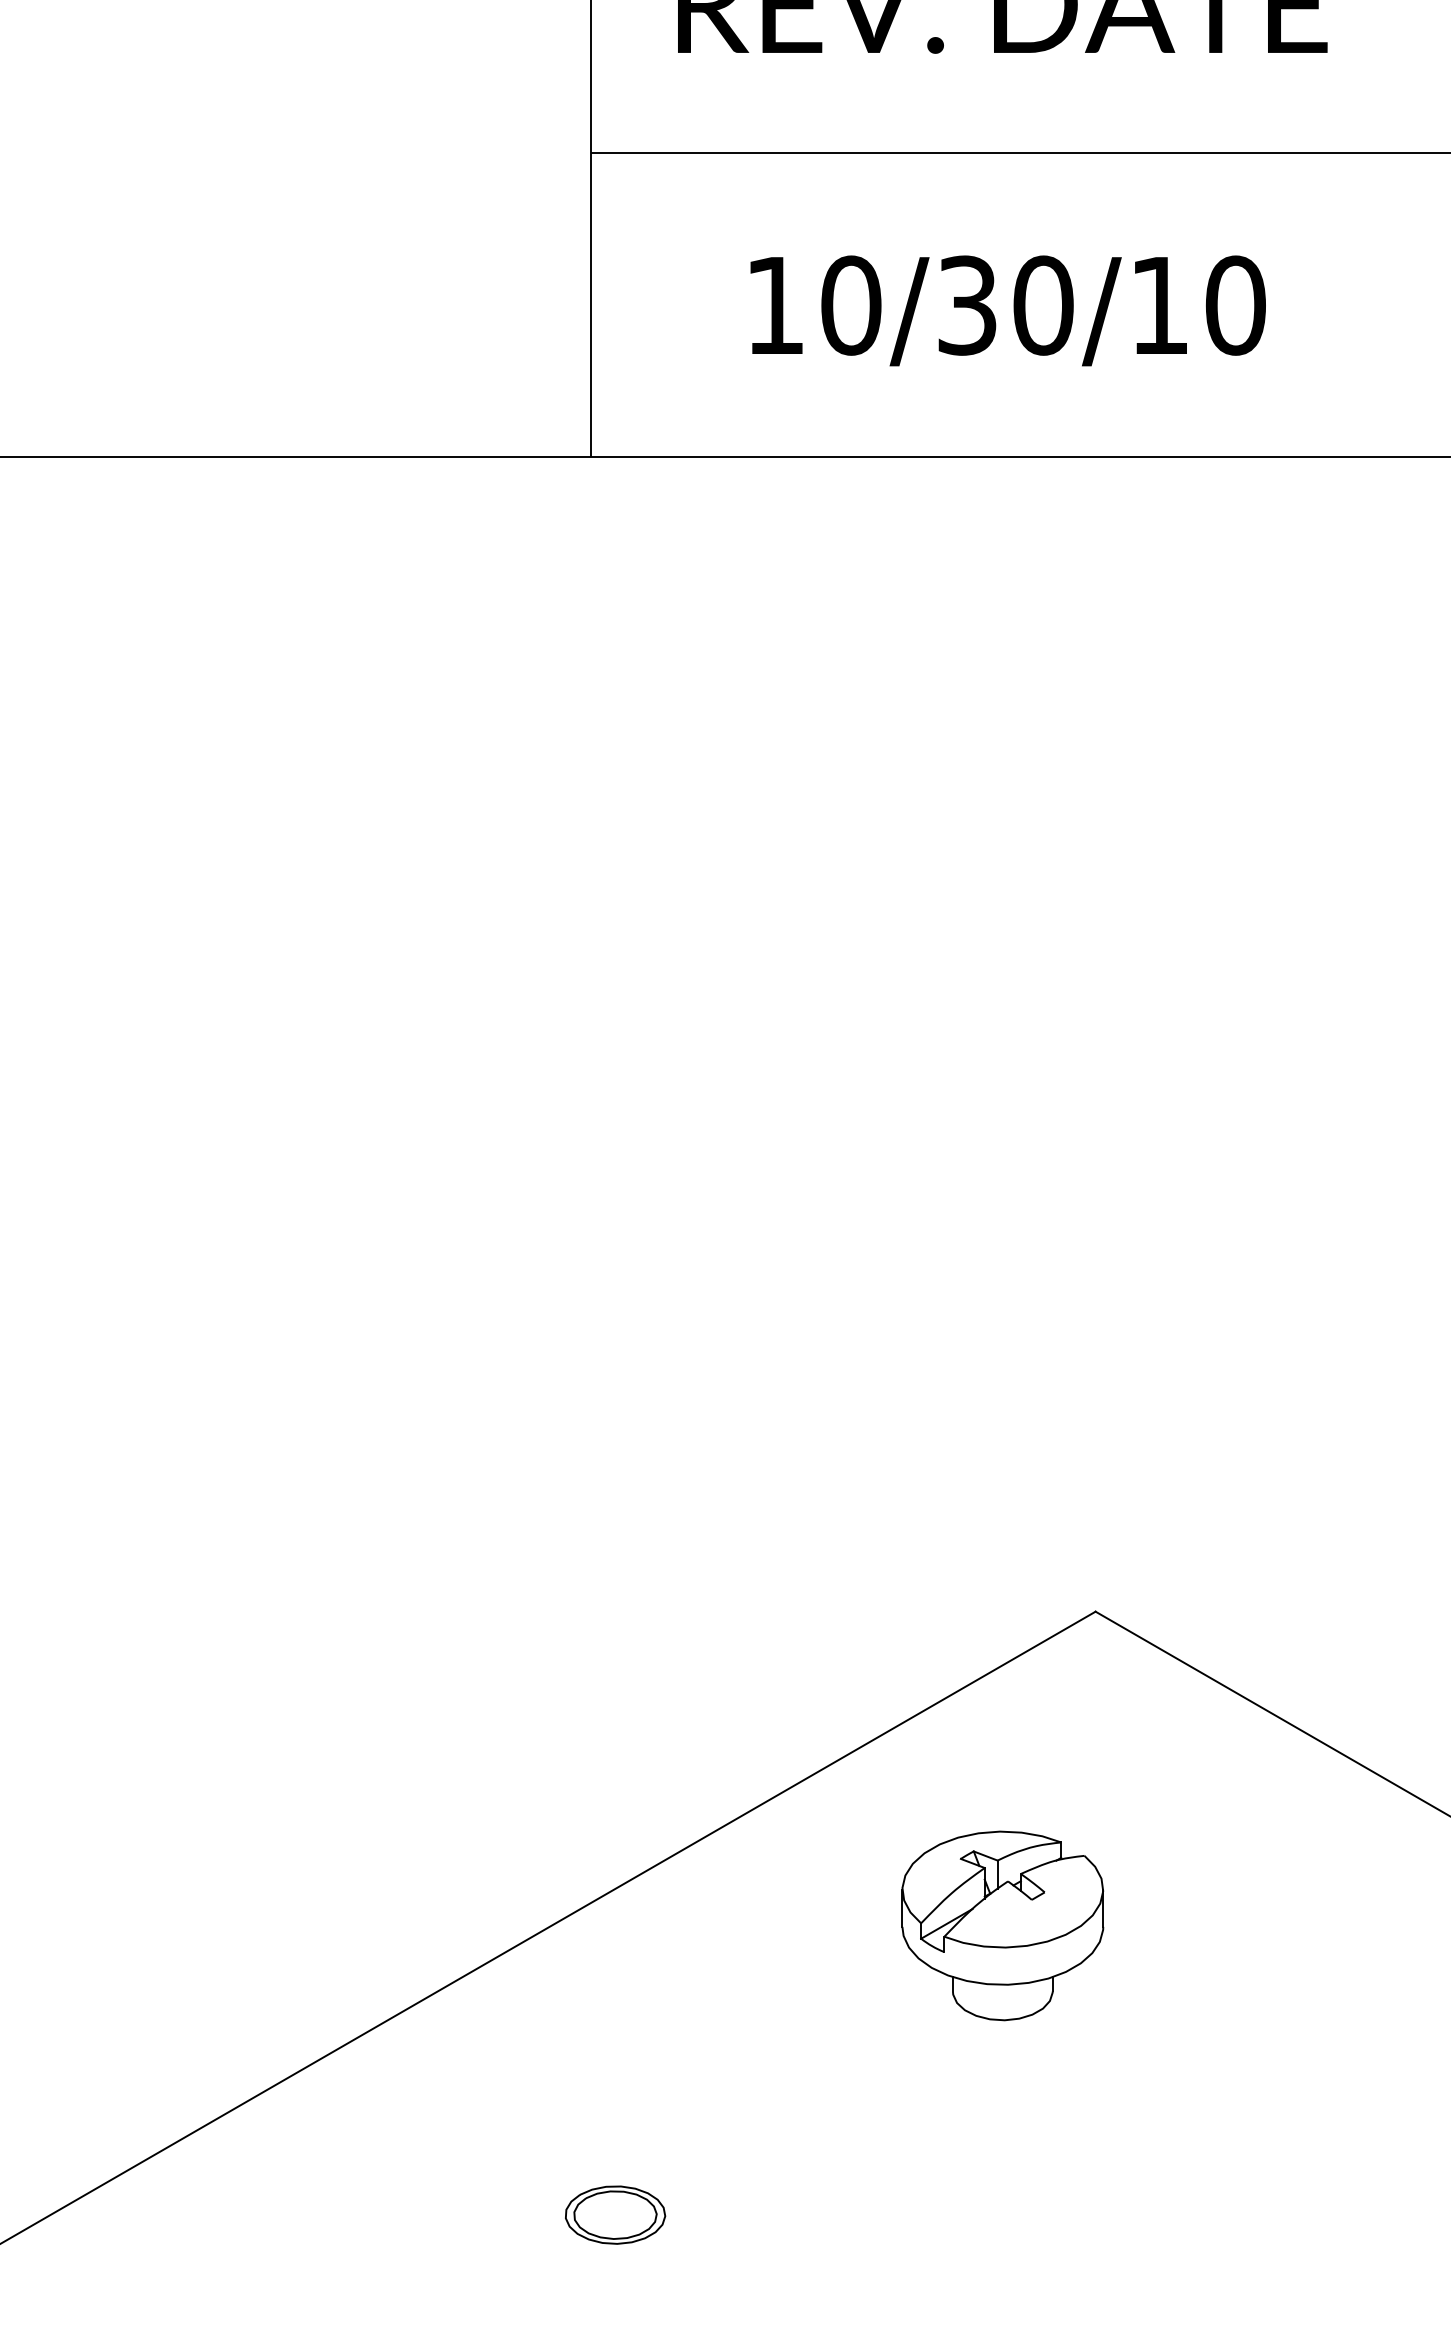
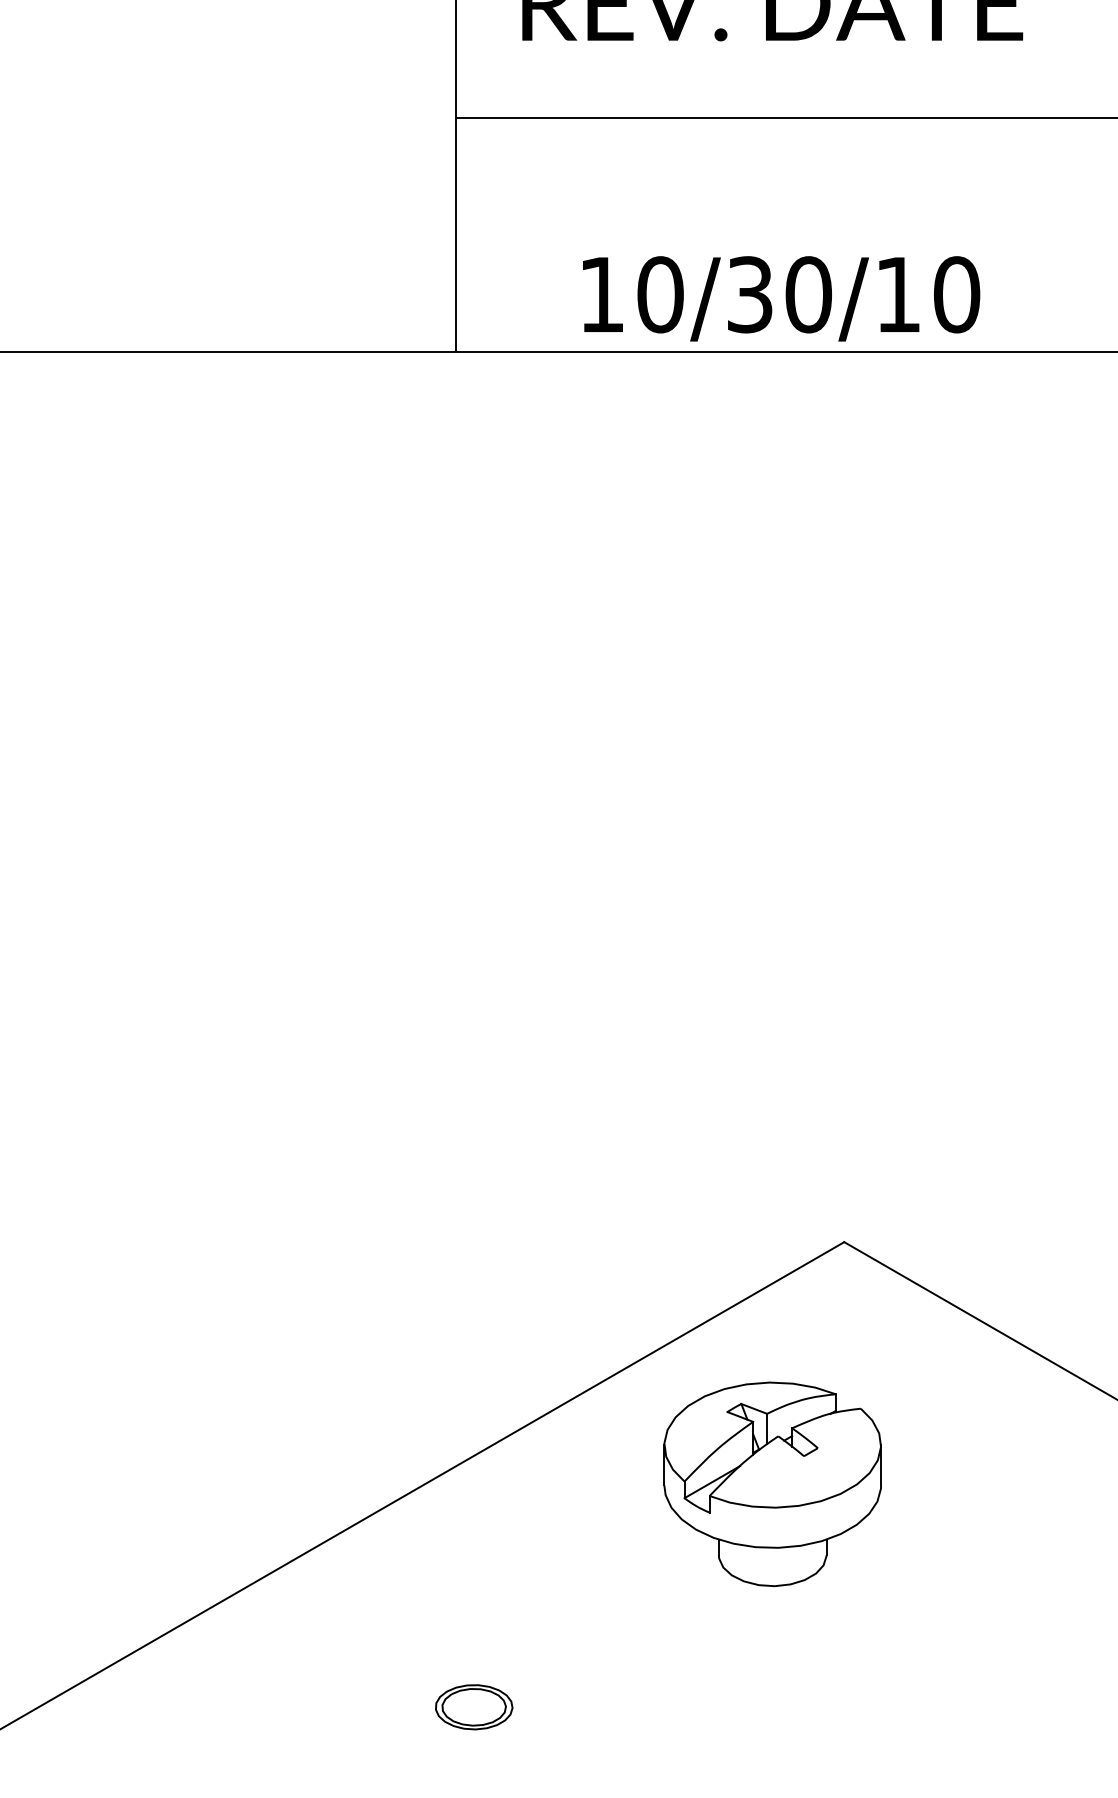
text: (1007, 310) -> (780, 298), moved
part: (1002, 1925) -> (772, 1484), size x1.4

